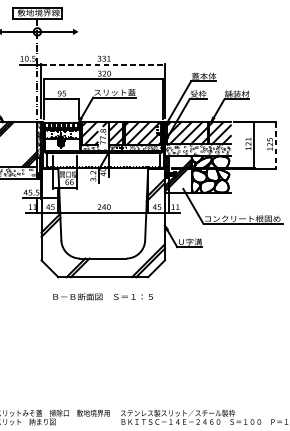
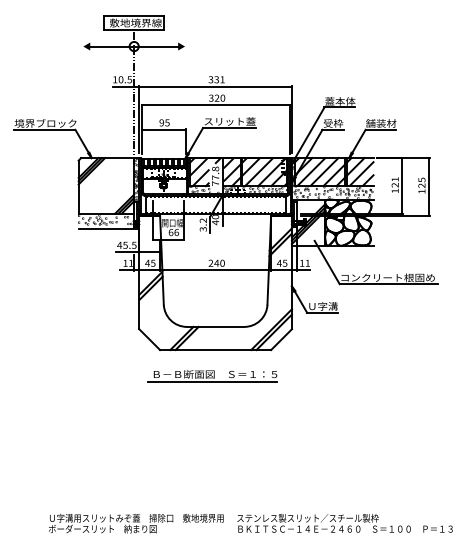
line: (103, 64) -> (215, 86), dashed -> solid
line: (276, 145) -> (429, 186), dashed -> solid
line: (100, 303) -> (212, 382), added

